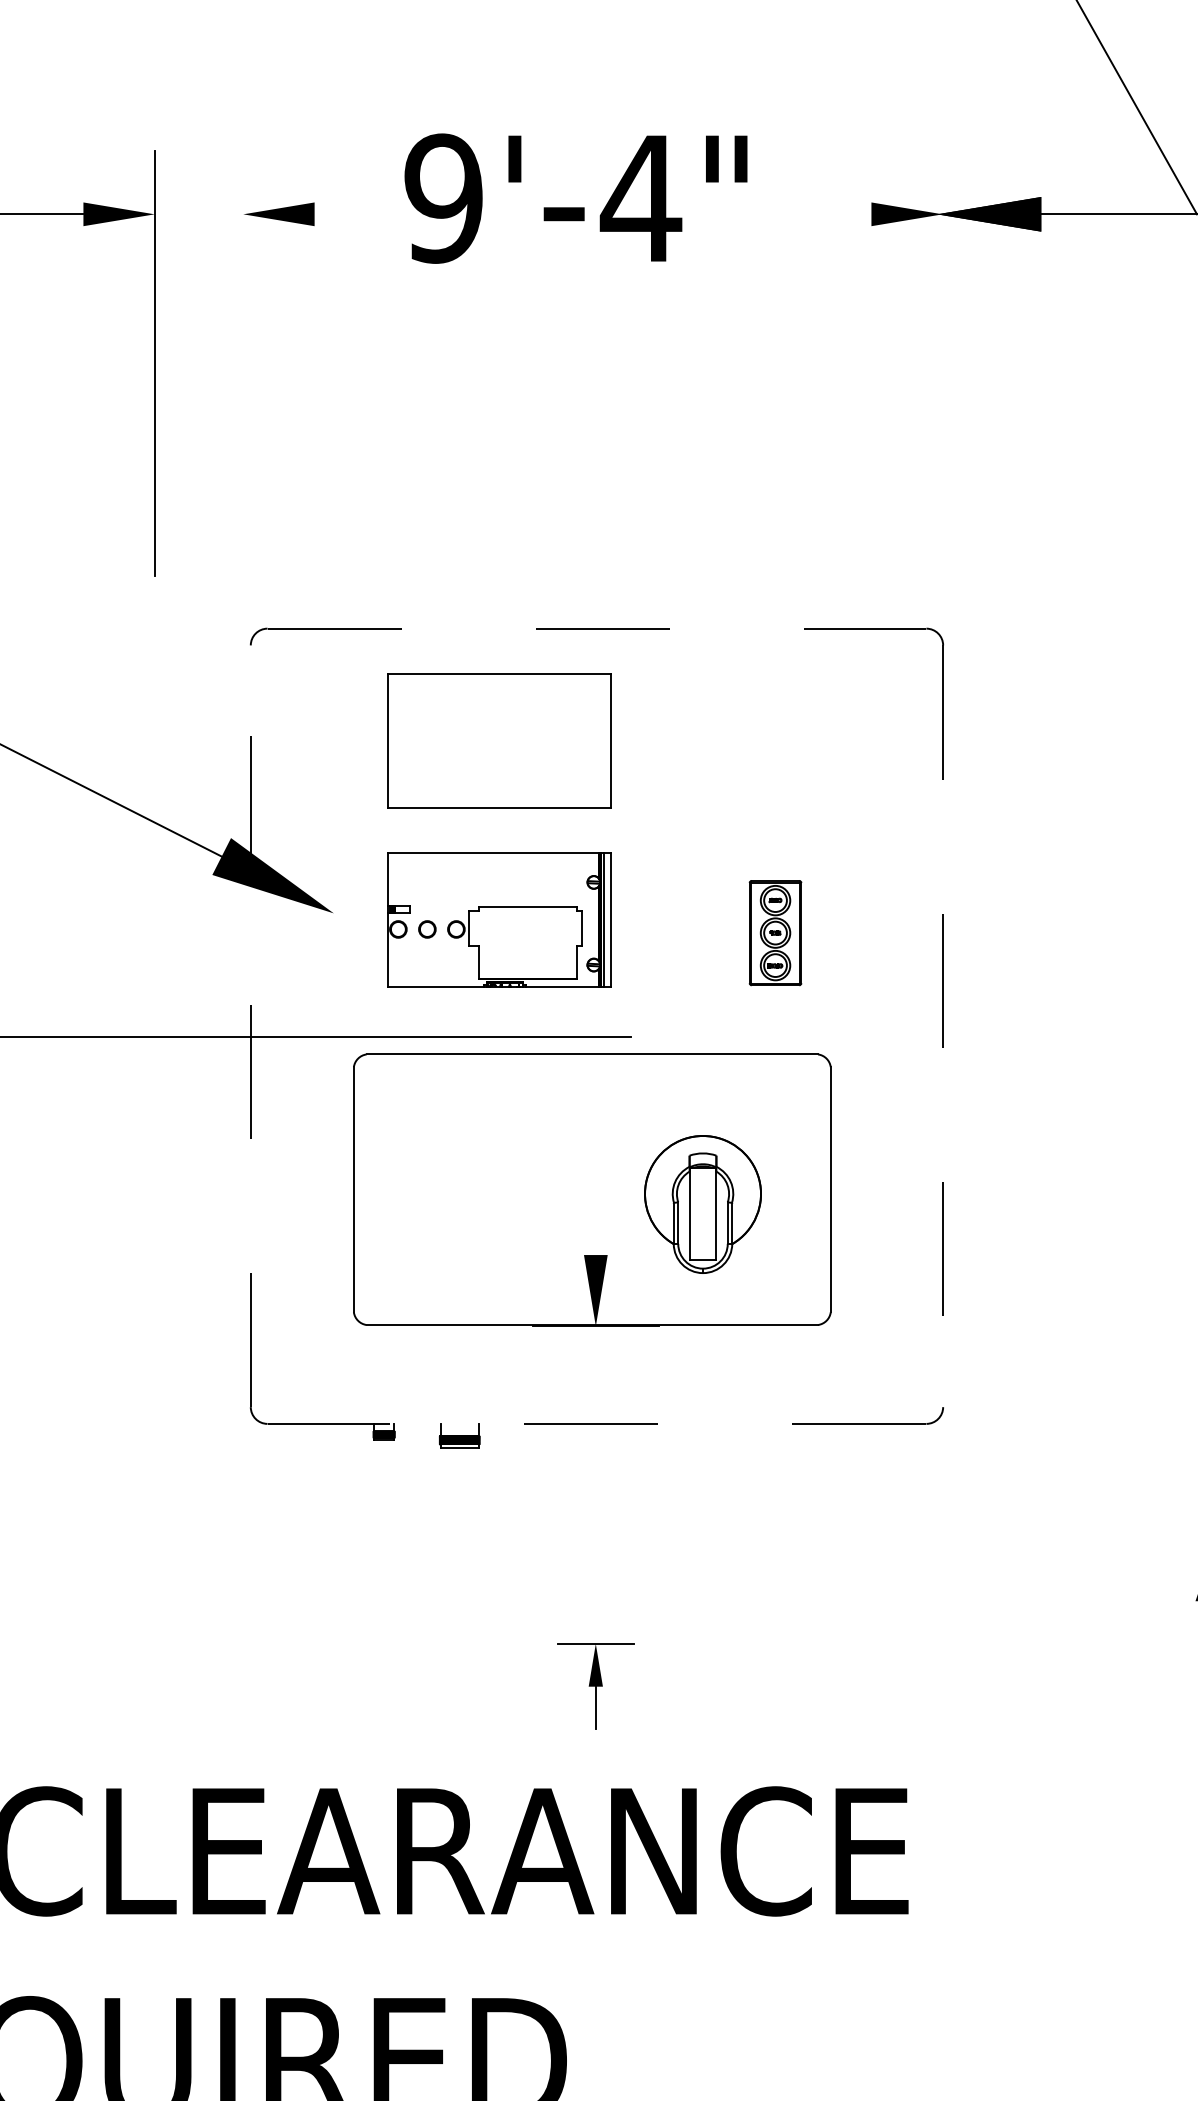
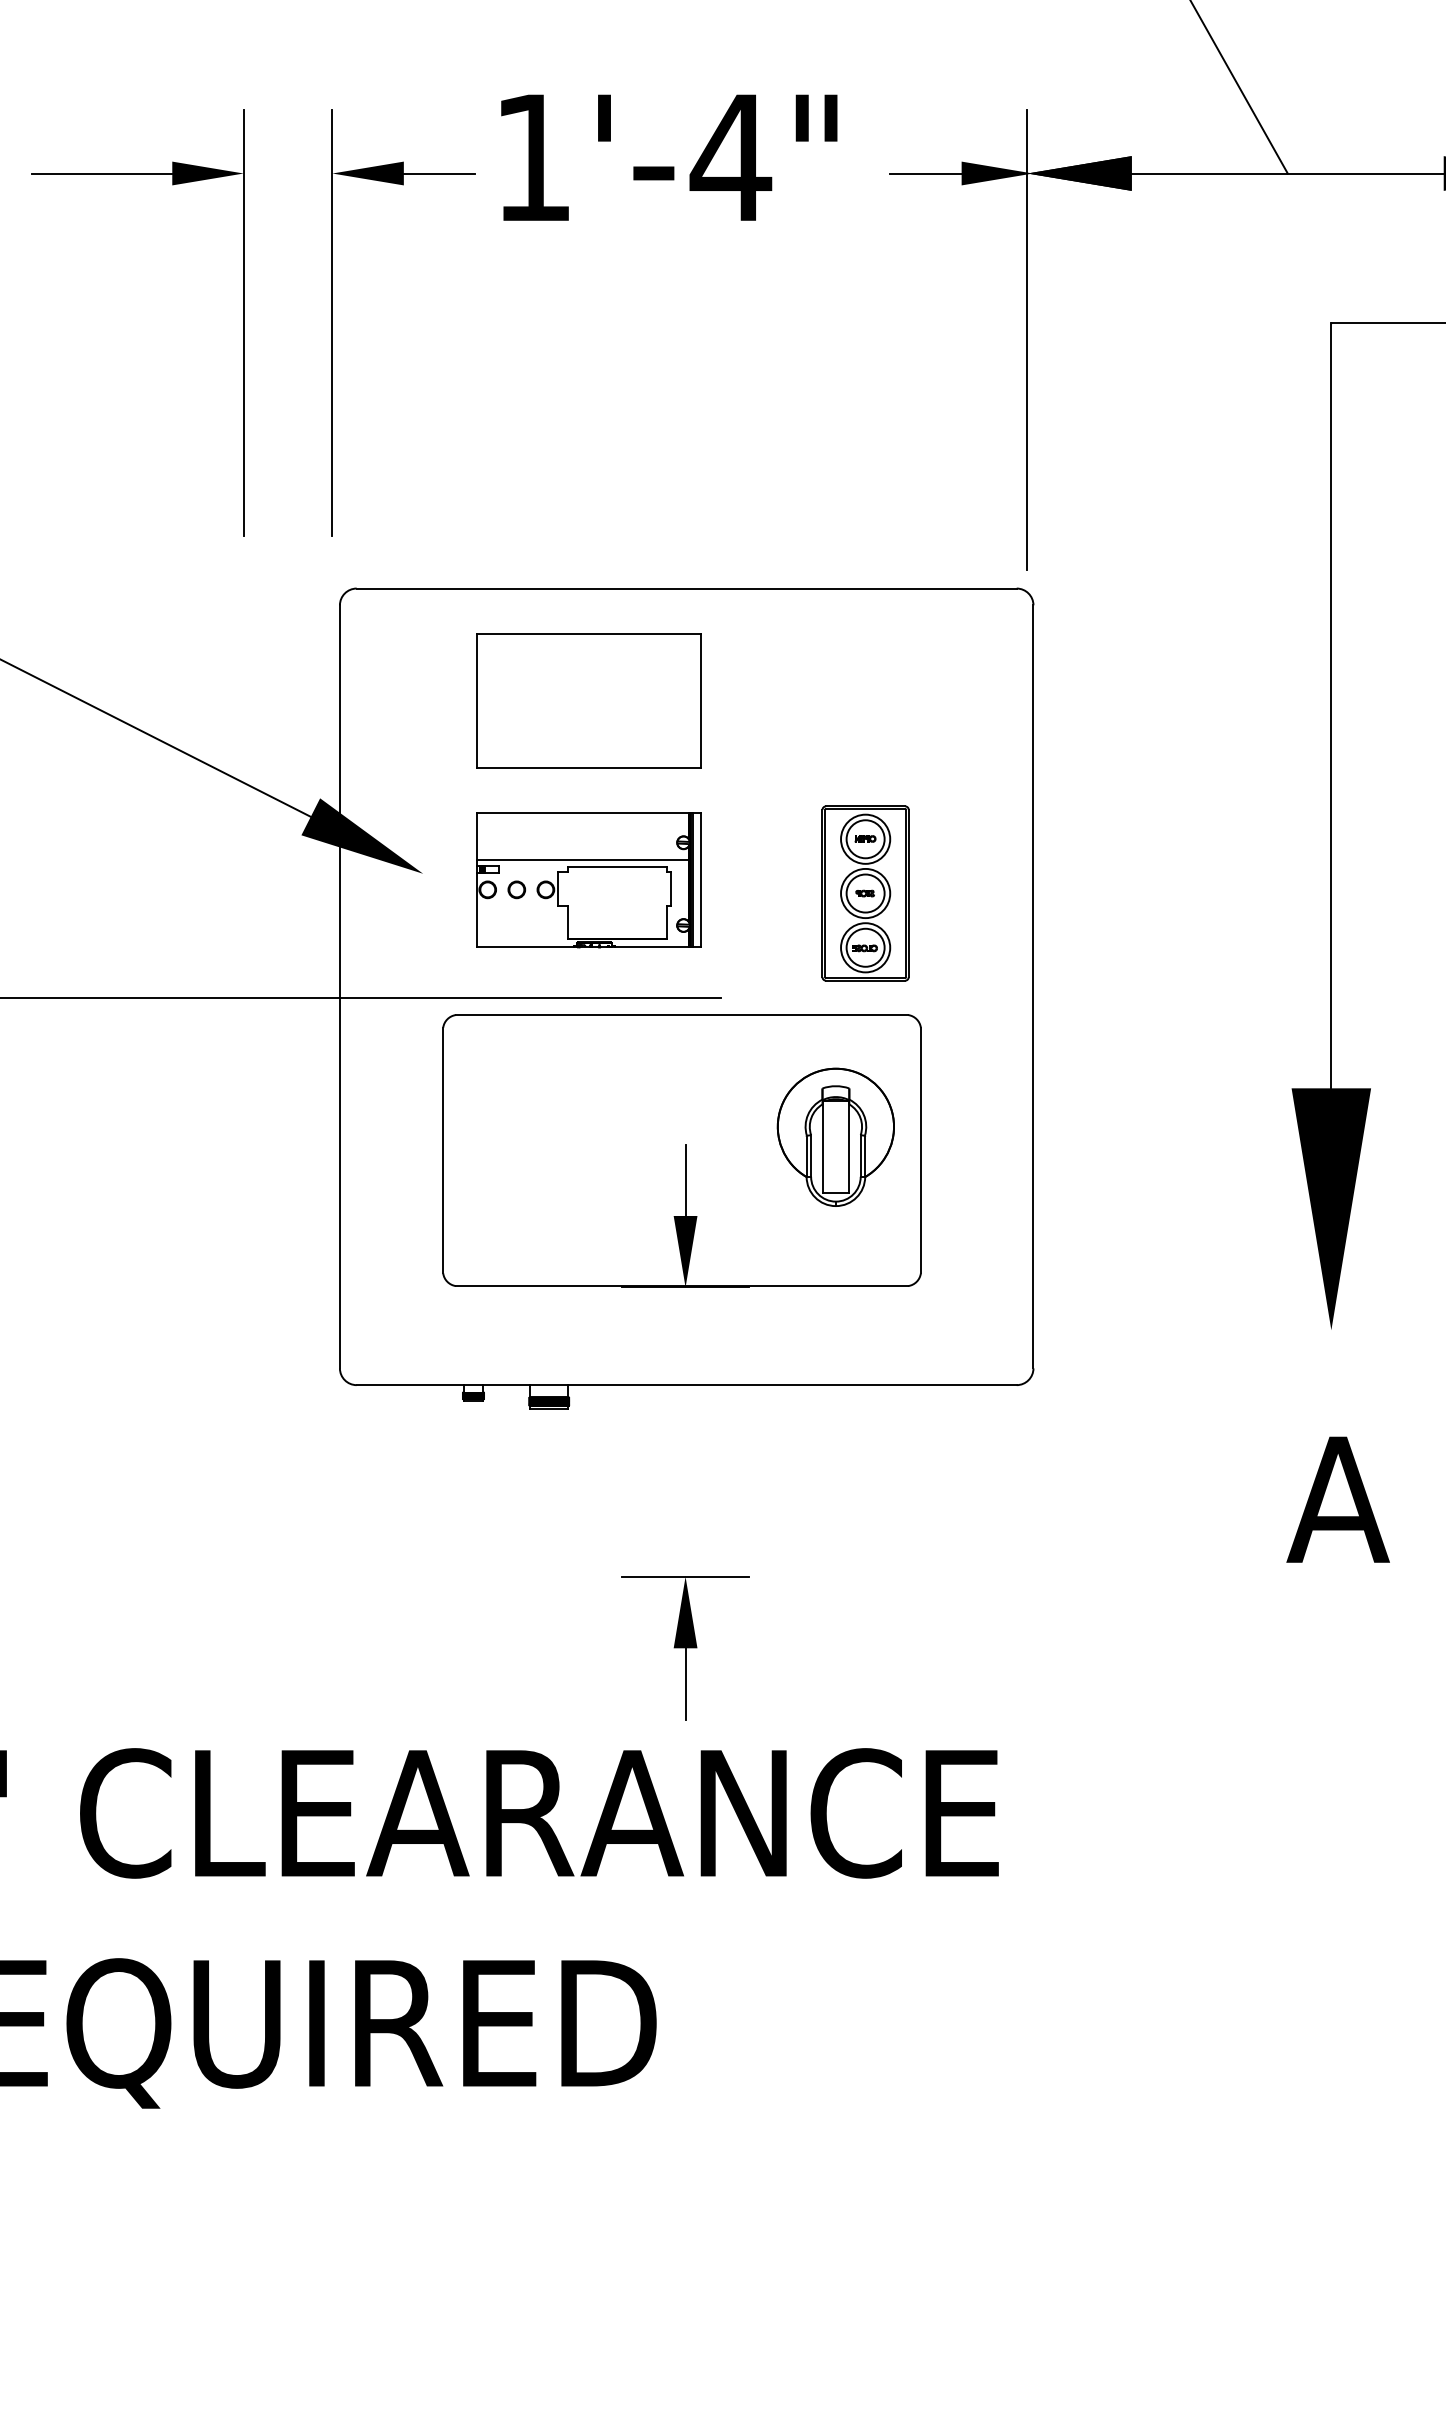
text: (444, 198) -> (533, 157), 9'-4" -> 1'-4"
line: (350, 214) -> (439, 173), added
line: (835, 214) -> (925, 173), added
line: (243, 363) -> (332, 322), added
line: (937, 380) -> (1027, 339), added
line: (596, 628) -> (686, 588), dashed -> solid
line: (492, 900) -> (582, 860), added
part: (775, 933) -> (865, 893), size x1.67
line: (250, 1025) -> (339, 986), dashed -> solid
line: (943, 1025) -> (1033, 986), dashed -> solid
part: (702, 1203) -> (835, 1136), moved
line: (595, 1218) -> (685, 1179), added
line: (596, 1424) -> (686, 1385), dashed -> solid
part: (595, 1686) -> (685, 1648), size x1.67

